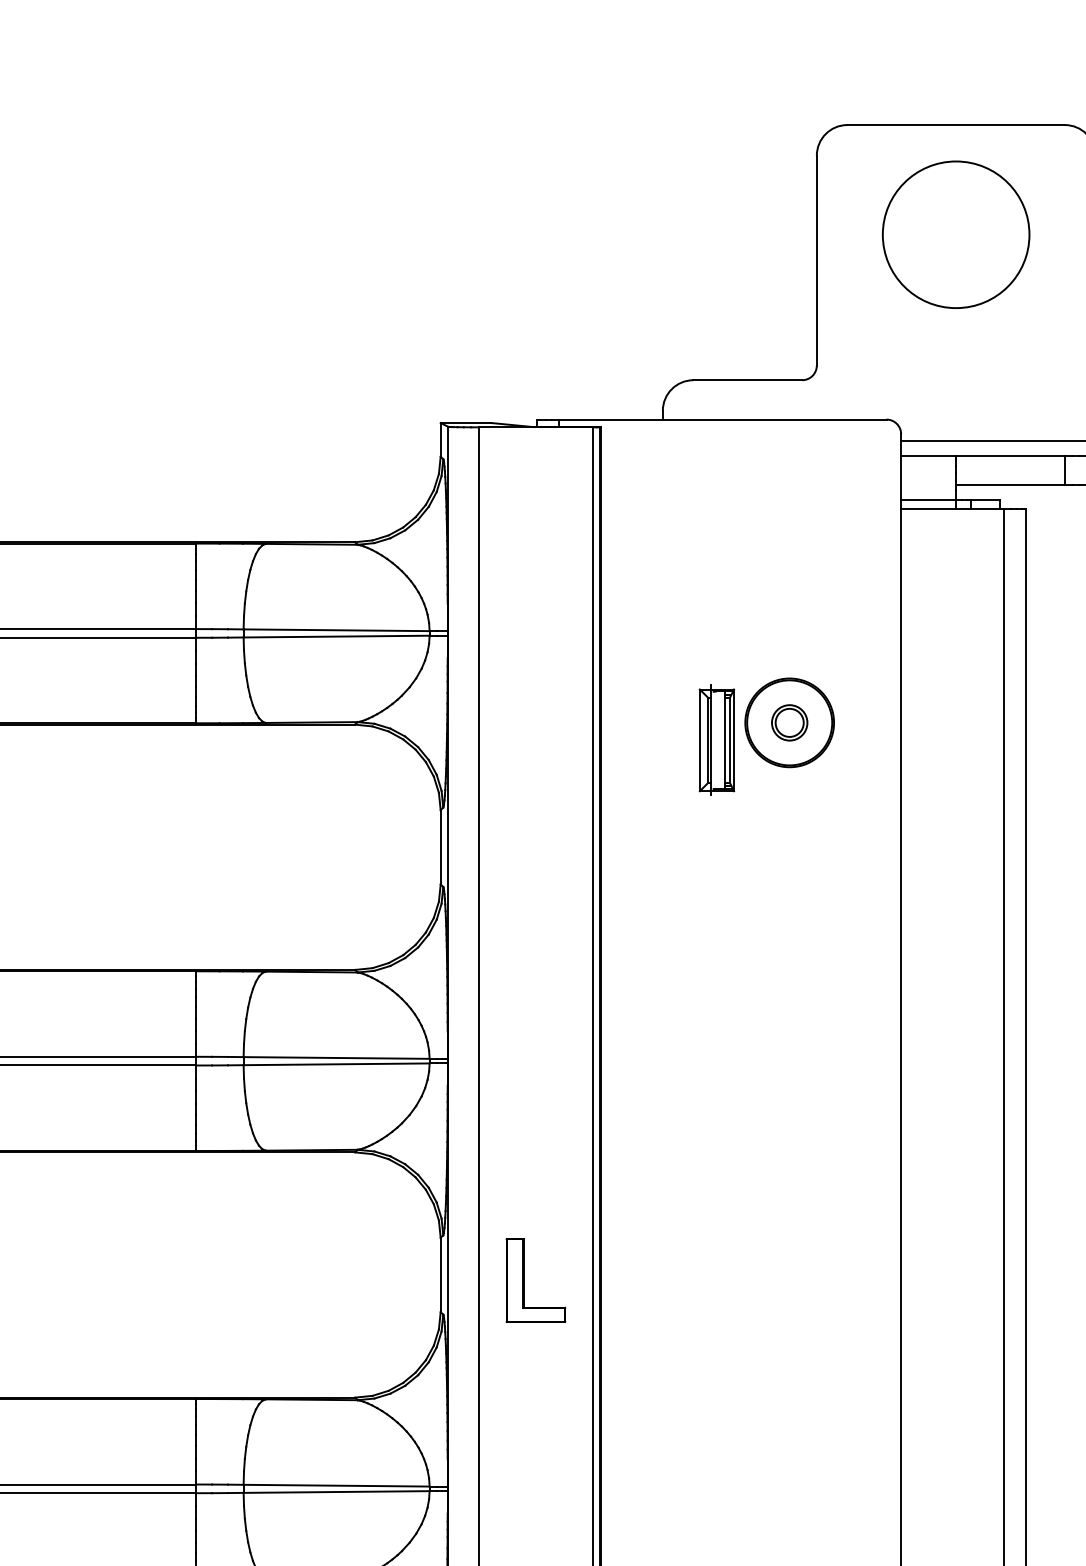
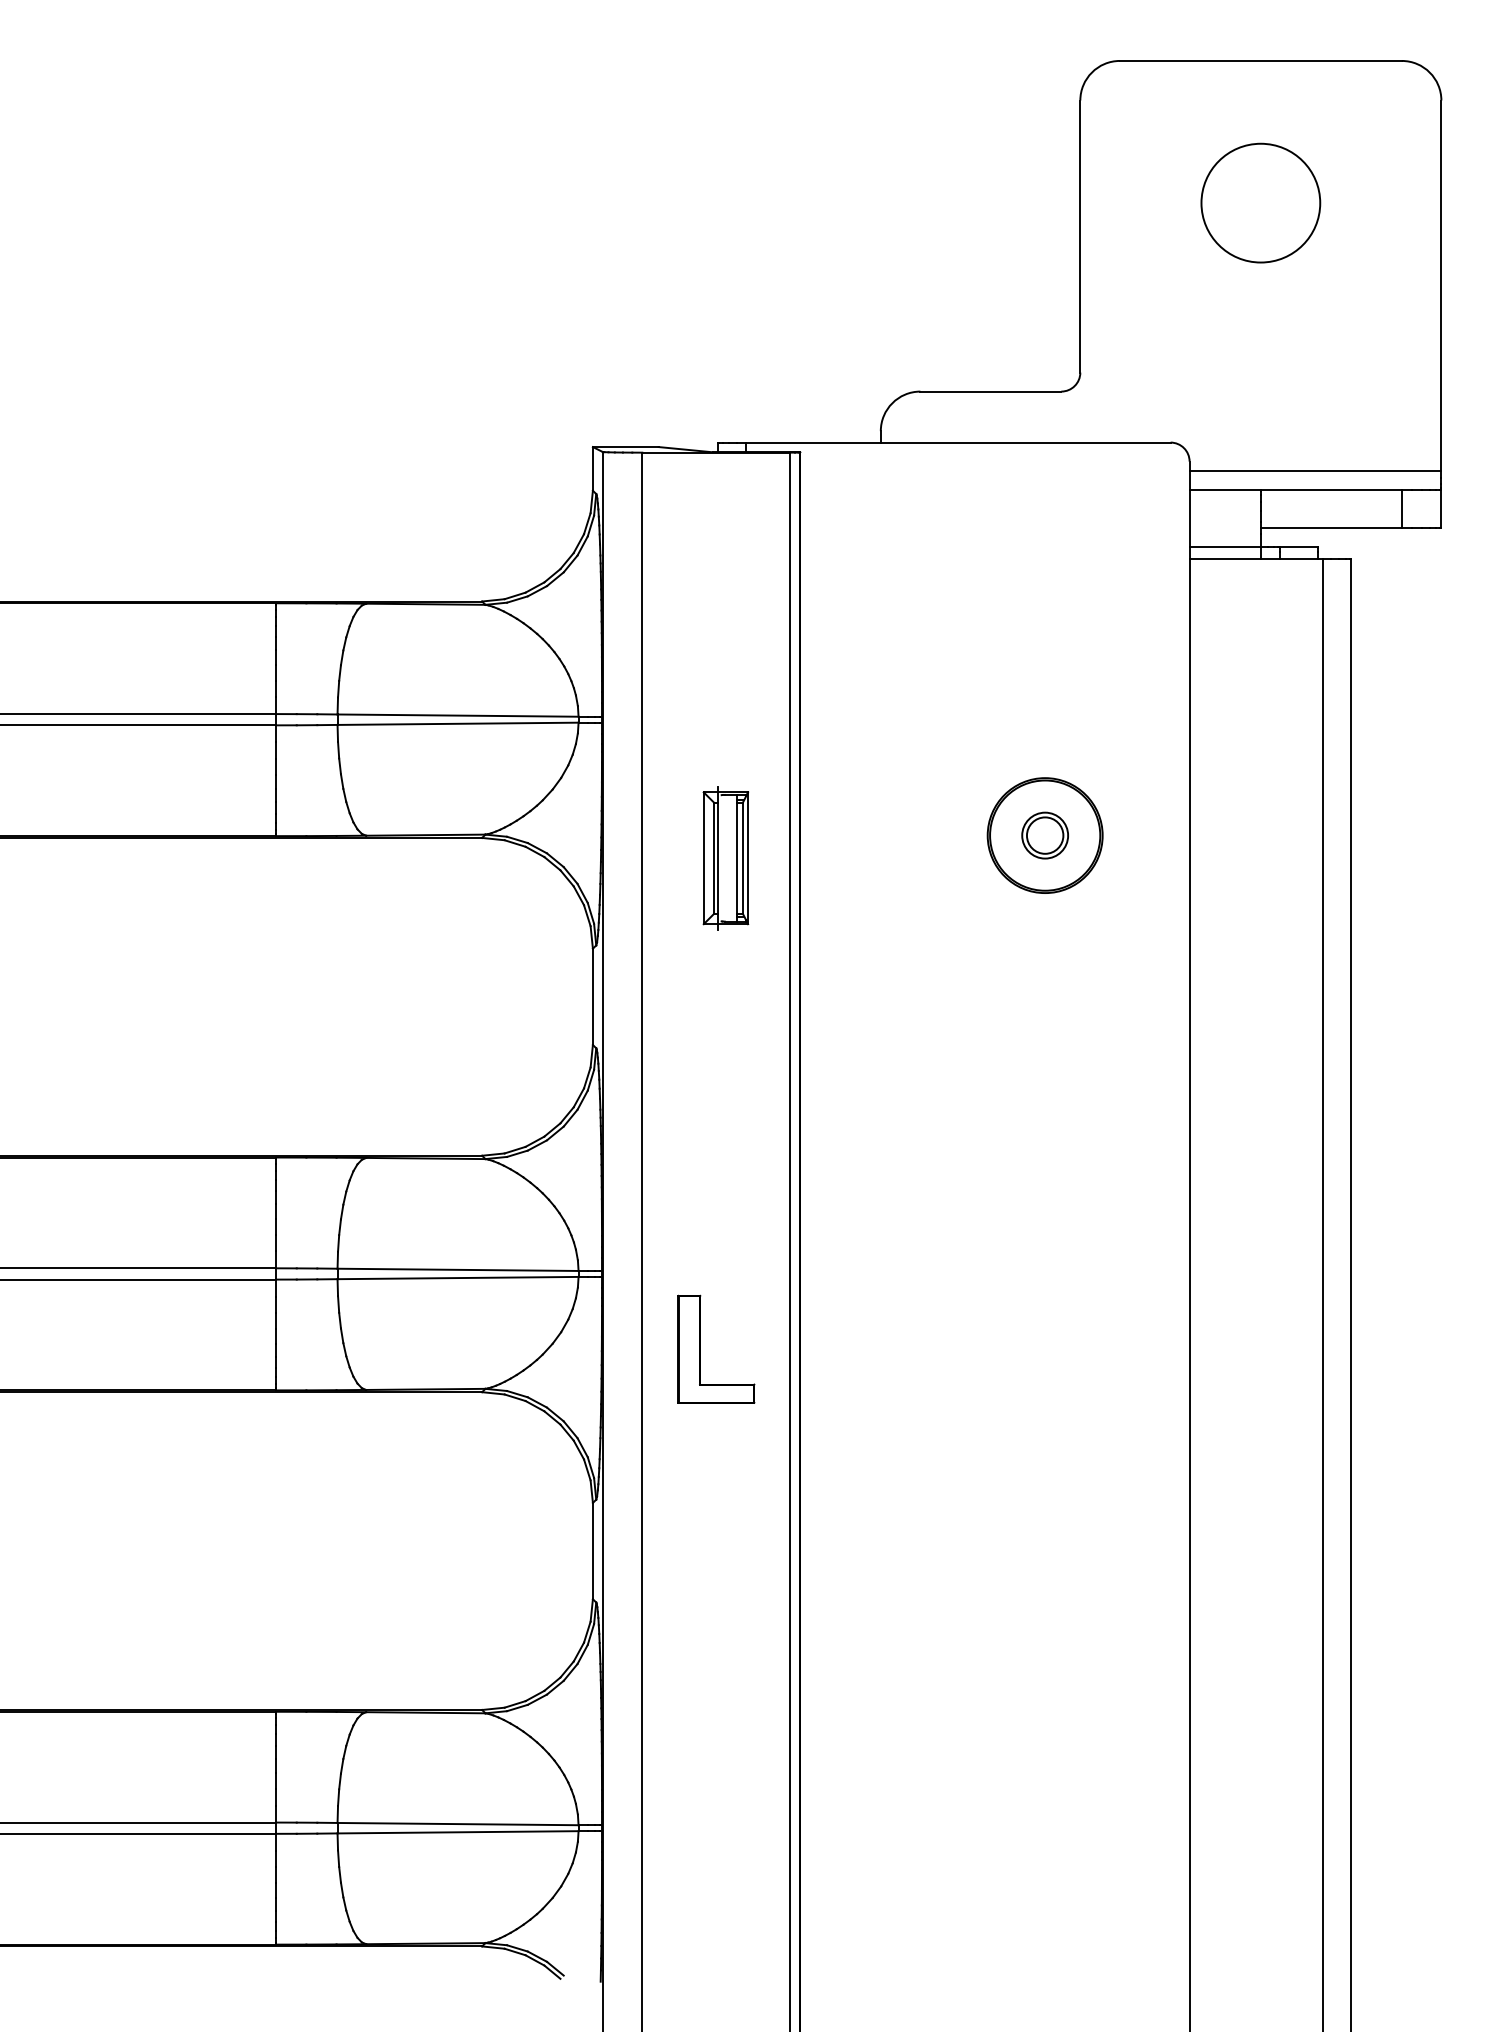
circle: (955, 234) -> (1260, 202), size x0.62
part: (716, 740) -> (725, 858), moved
part: (523, 1279) -> (700, 1348), moved

